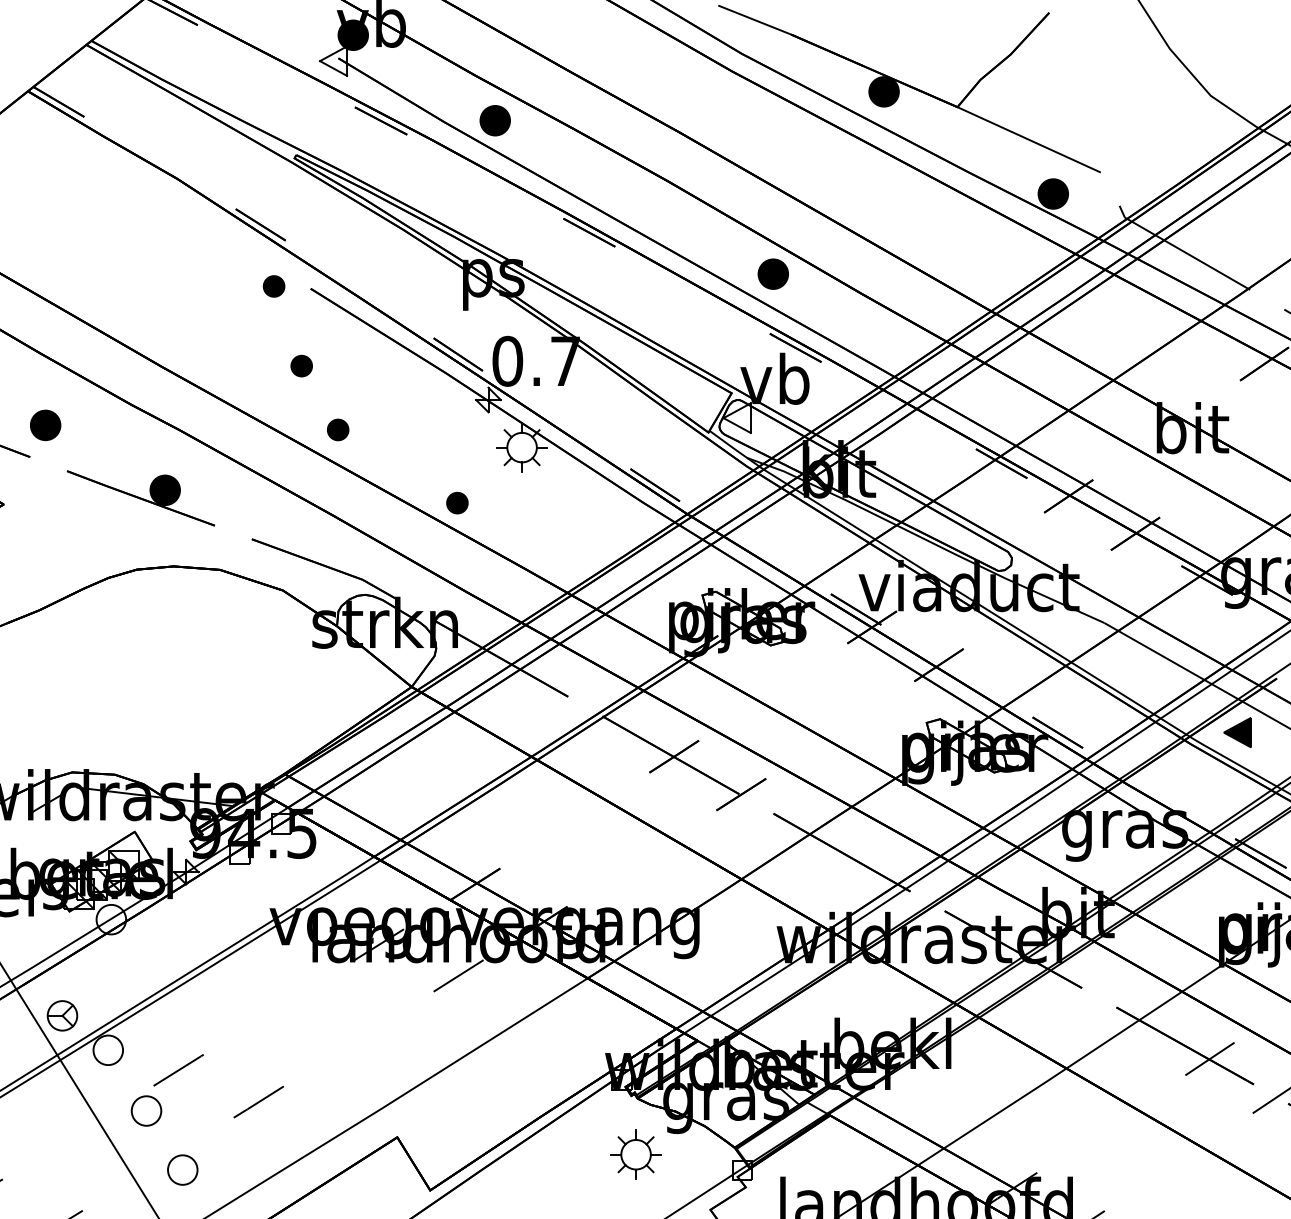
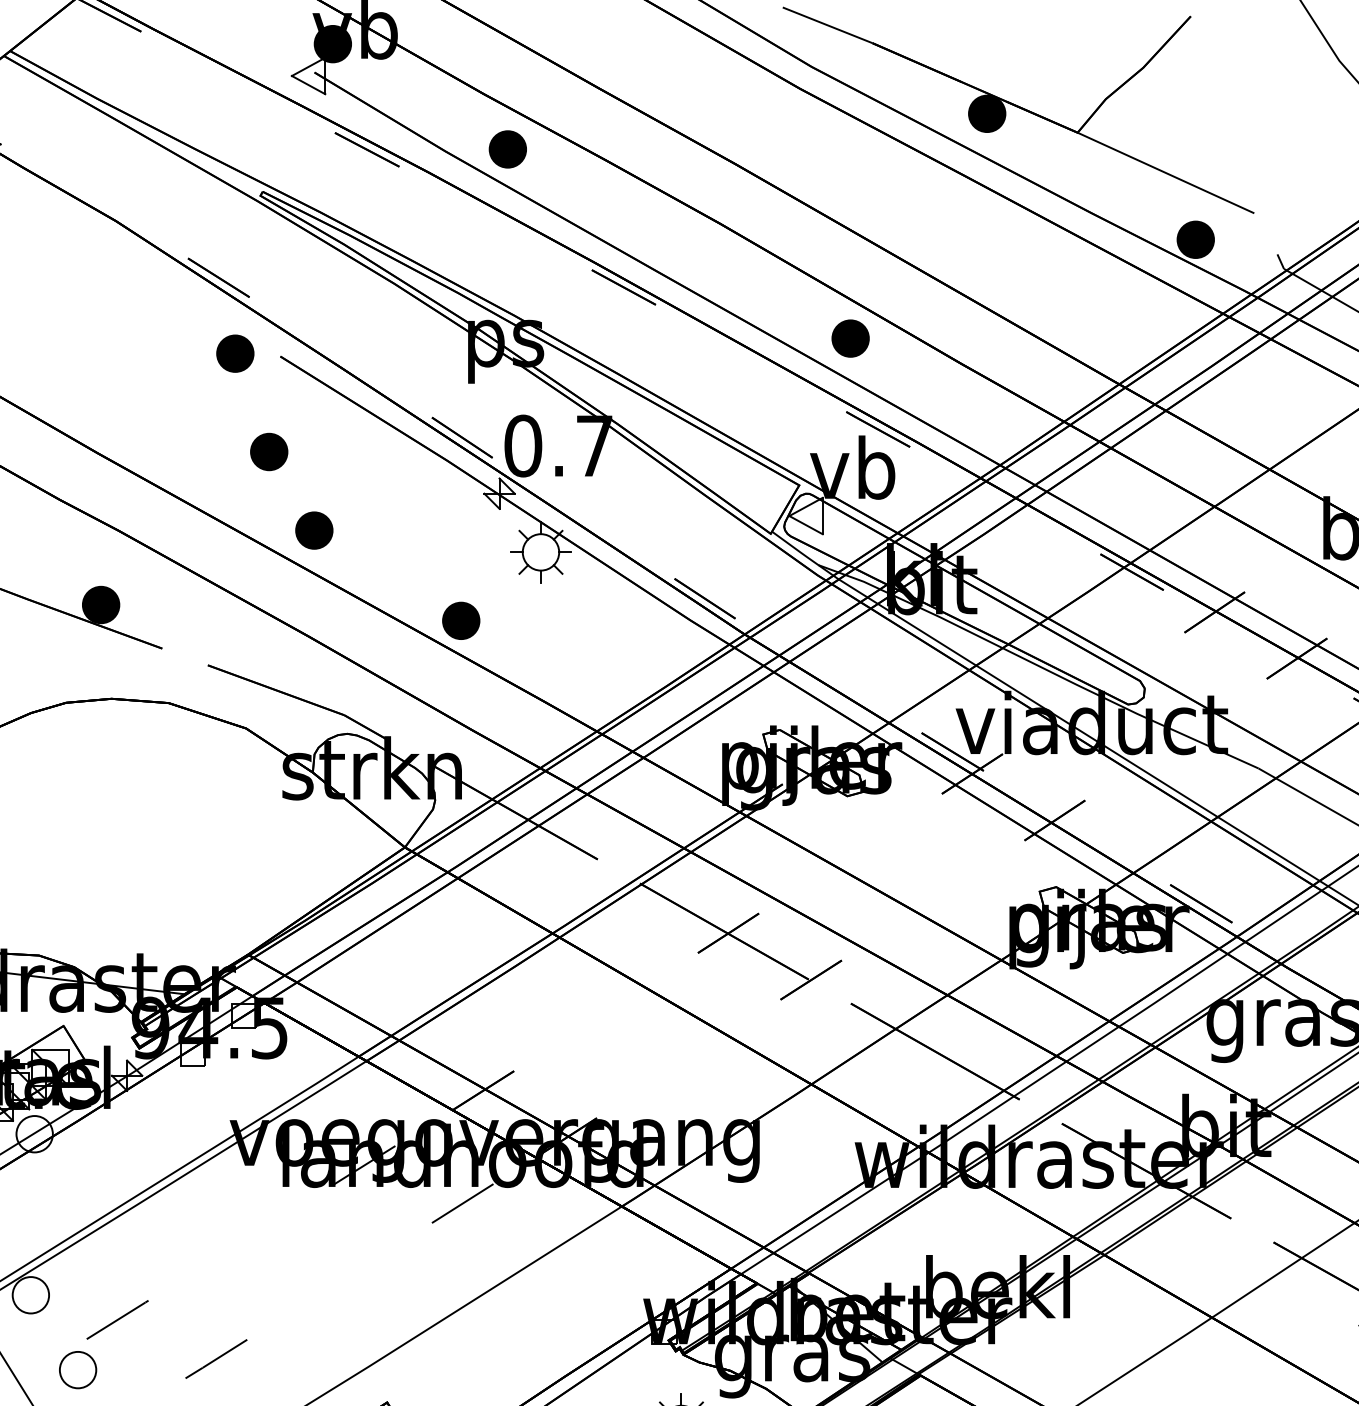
part: (273, 286) -> (234, 353), size x1.43
part: (301, 365) -> (269, 451), size x1.43
part: (337, 429) -> (313, 530), size x1.43
part: (457, 502) -> (461, 620), size x1.43

